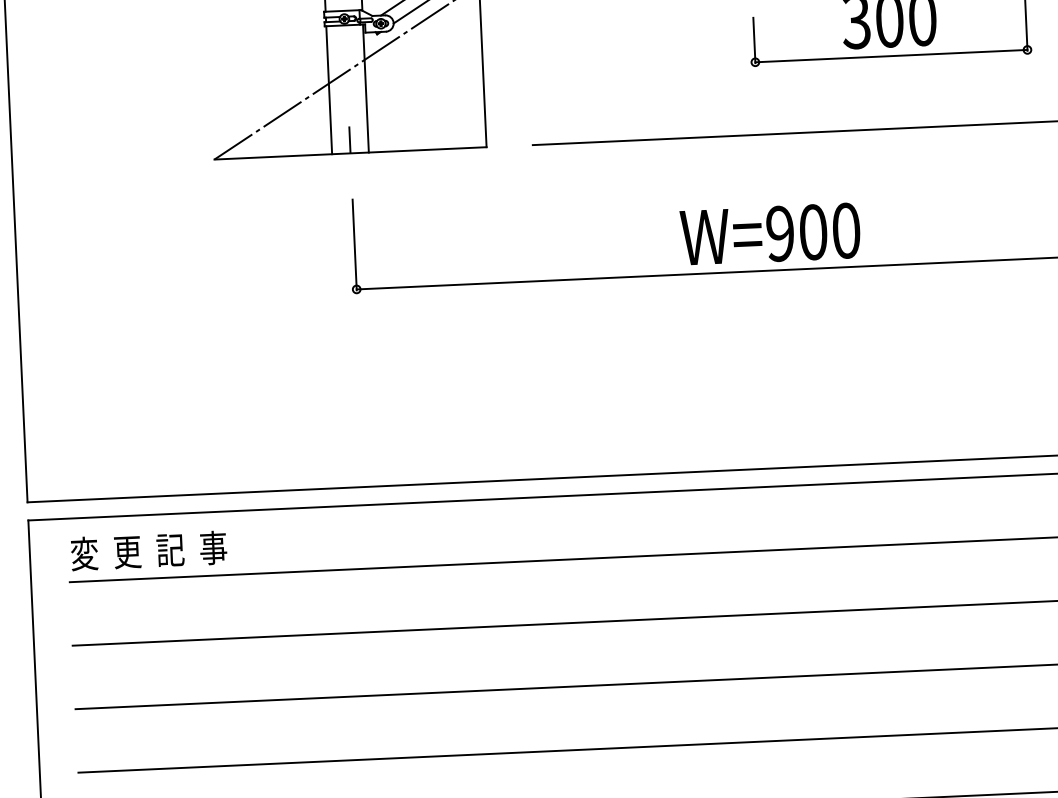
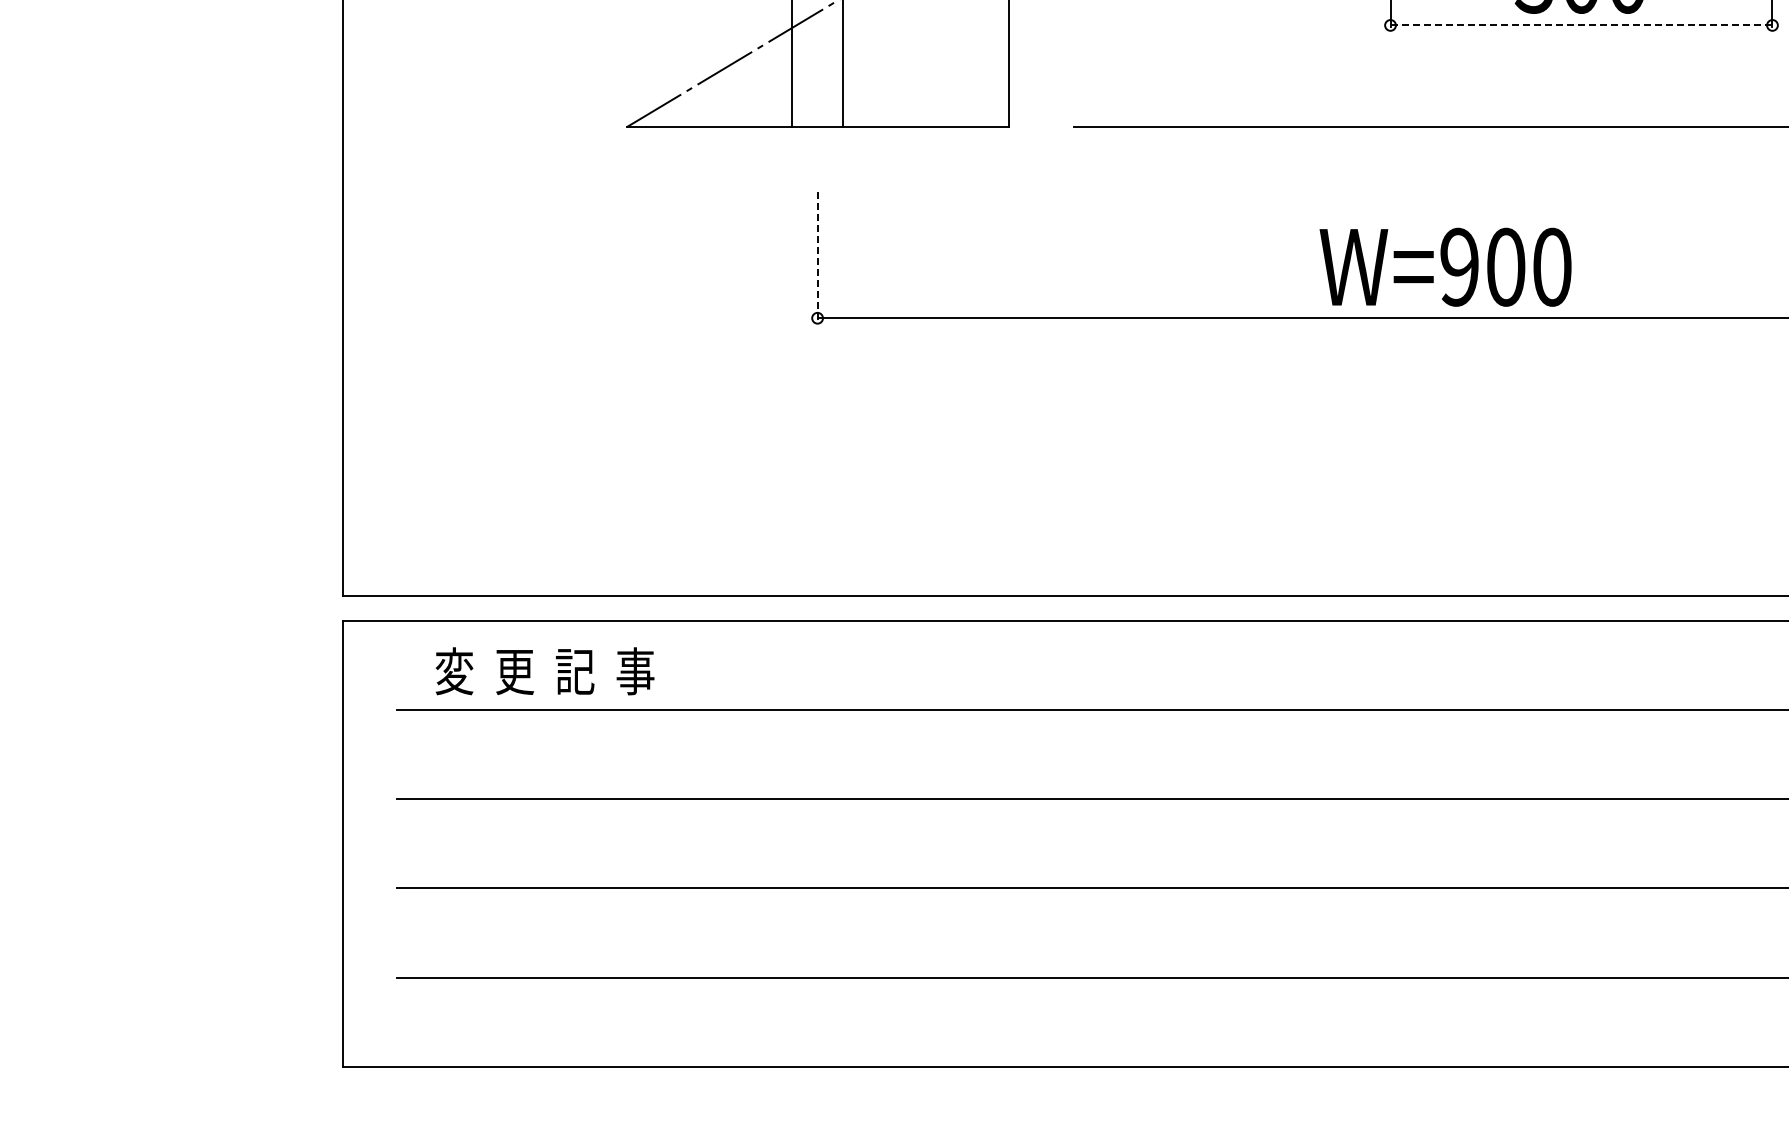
line: (891, 56) -> (1581, 25), solid -> dashed
line: (349, 140) -> (817, 108), removed
text: (770, 233) -> (1445, 266), moved
line: (354, 244) -> (817, 255), solid -> dashed
text: (148, 551) -> (544, 671), moved

